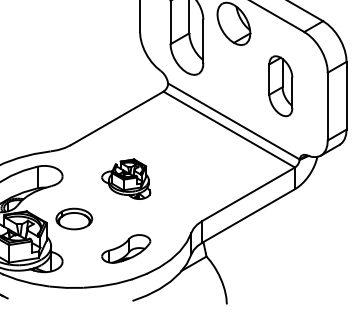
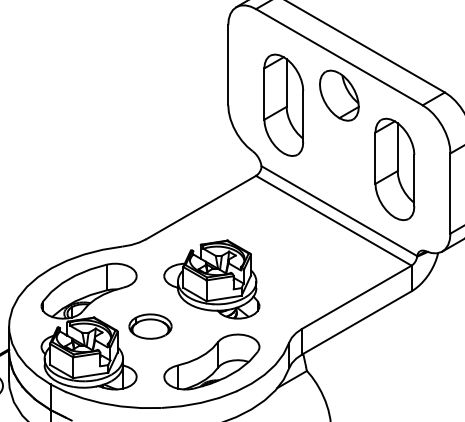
part: (280, 86) -> (394, 169), size x1.43
part: (125, 179) -> (211, 279), size x1.67
part: (125, 248) -> (211, 361), size x1.67

